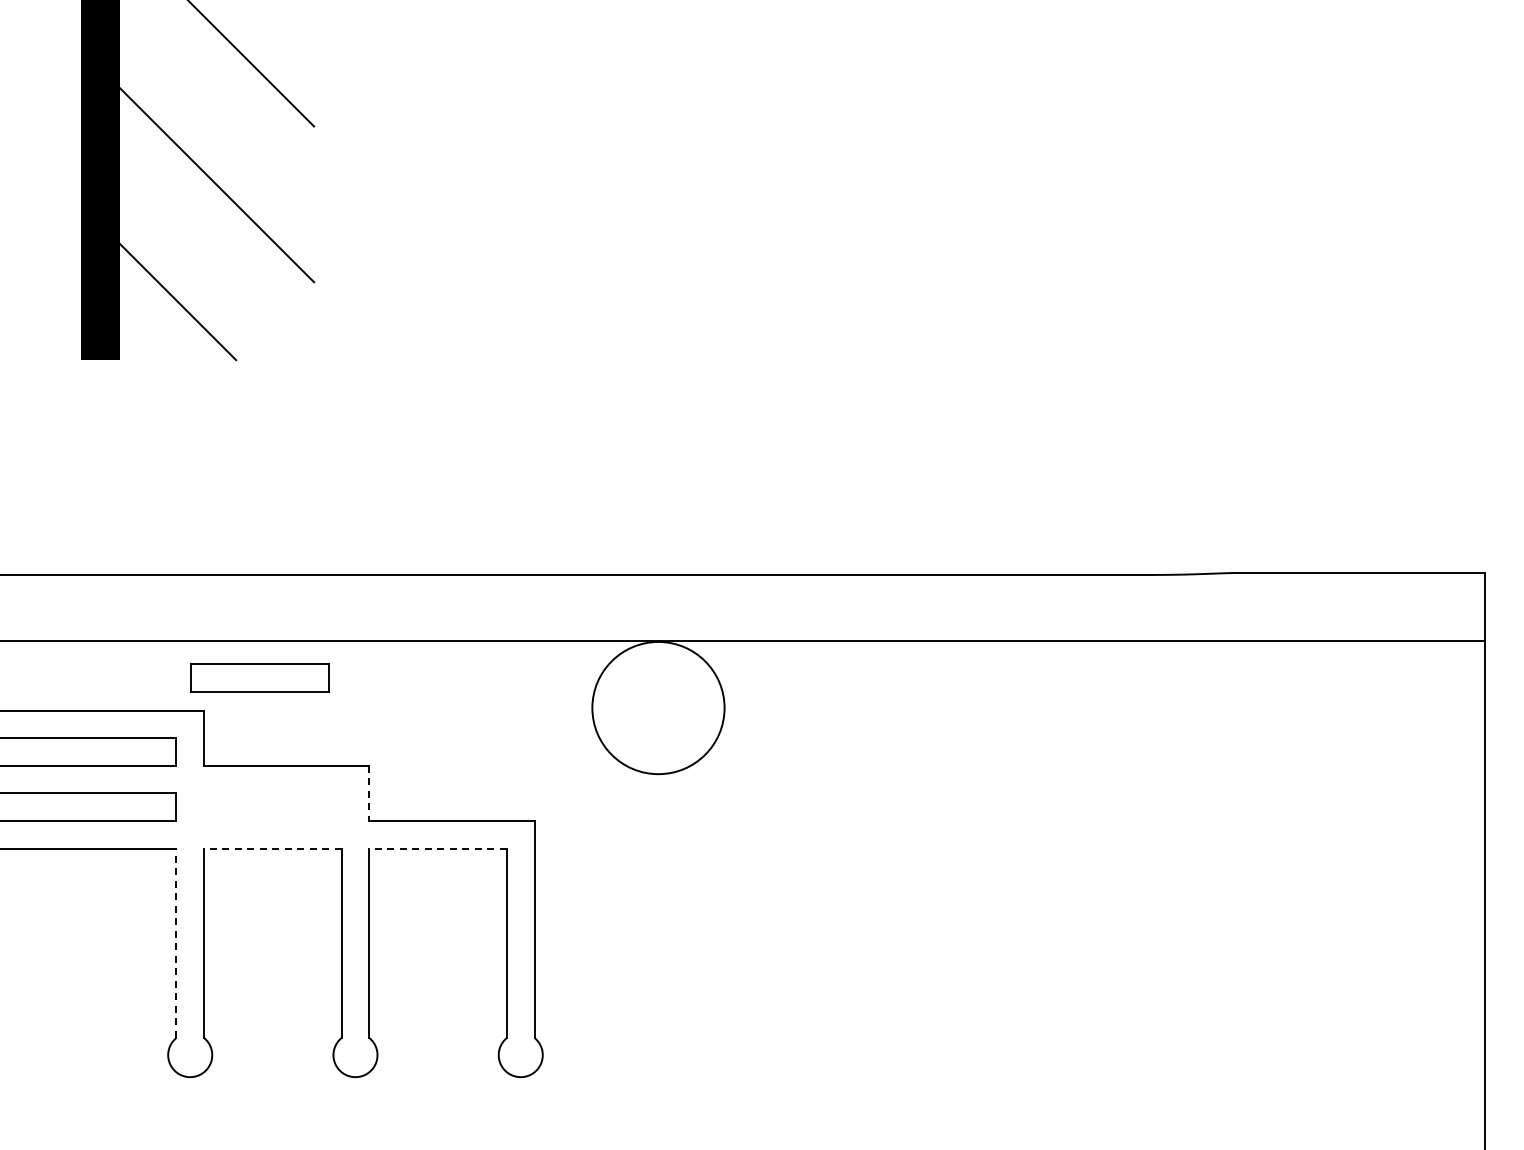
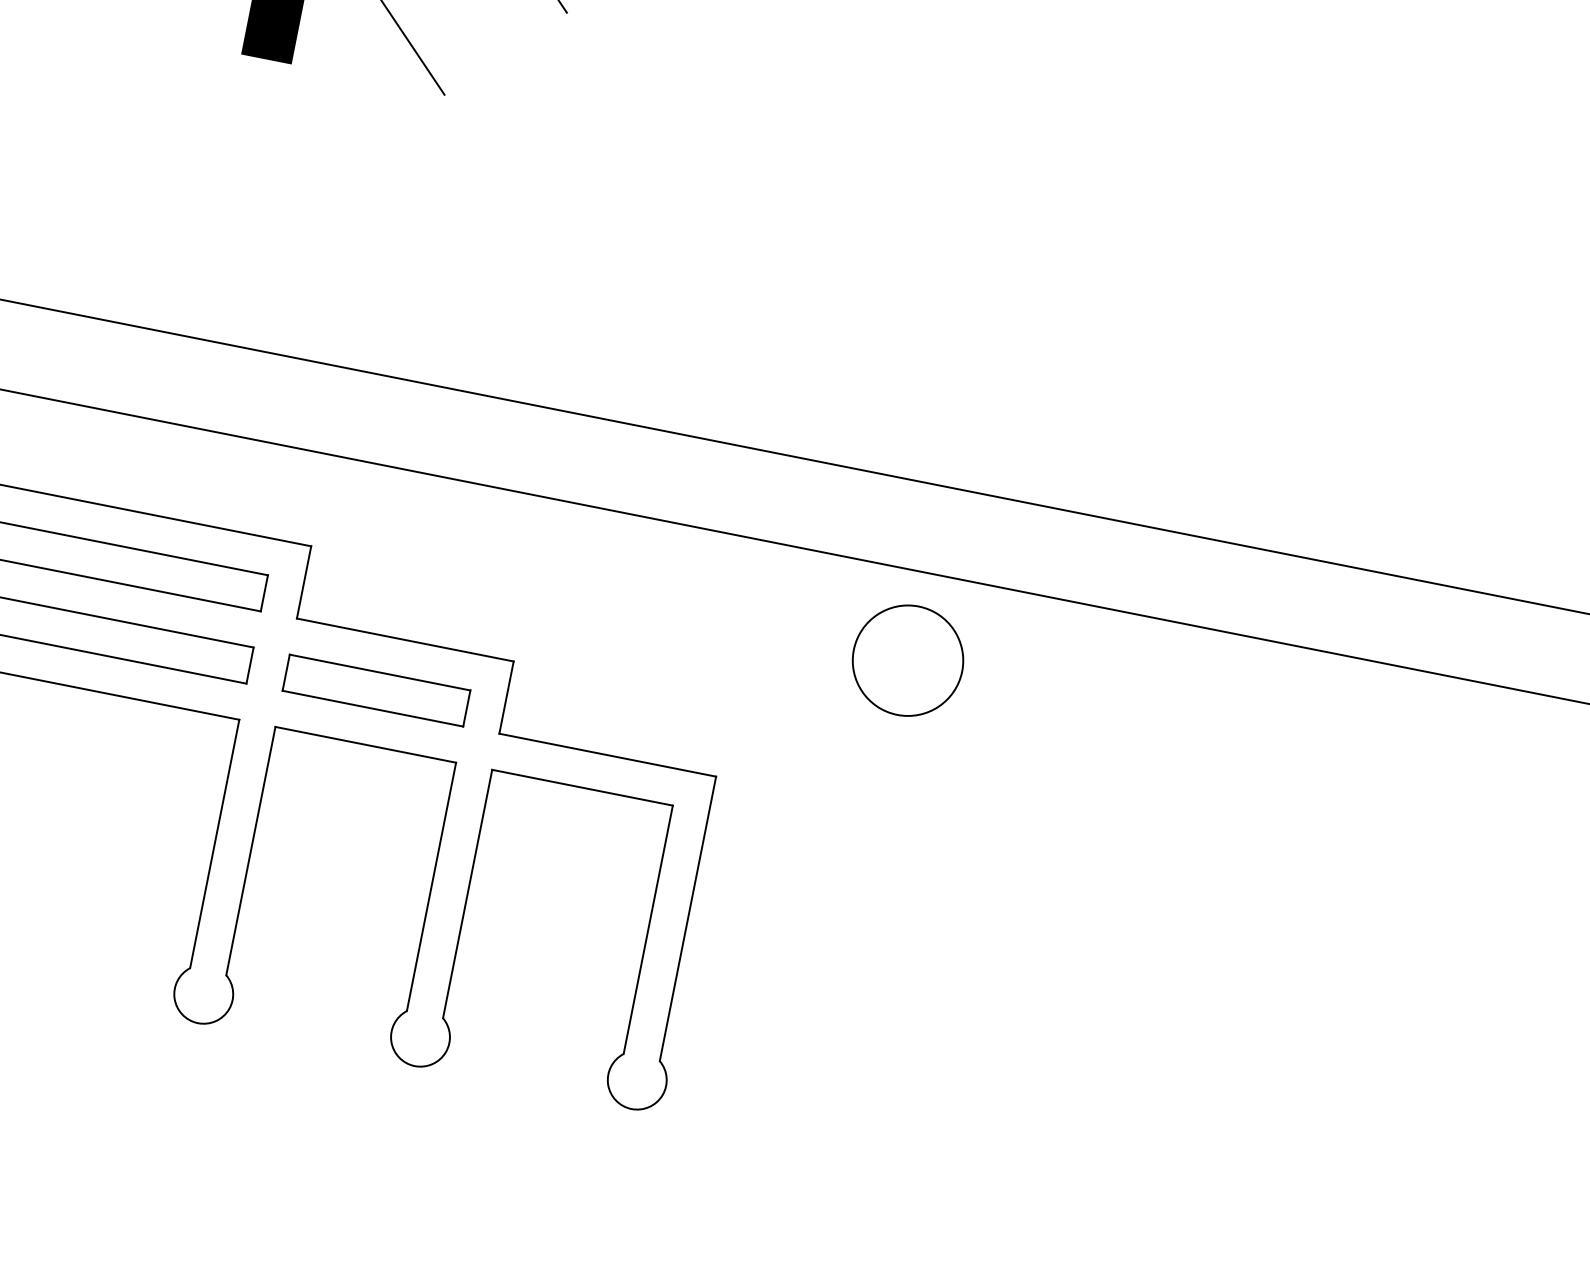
part: (259, 677) -> (376, 689), moved
circle: (658, 707) -> (908, 659), size x0.62
line: (369, 793) -> (506, 697), dashed -> solid
line: (272, 848) -> (365, 744), dashed -> solid
line: (438, 848) -> (583, 787), dashed -> solid
line: (176, 943) -> (214, 844), dashed -> solid

